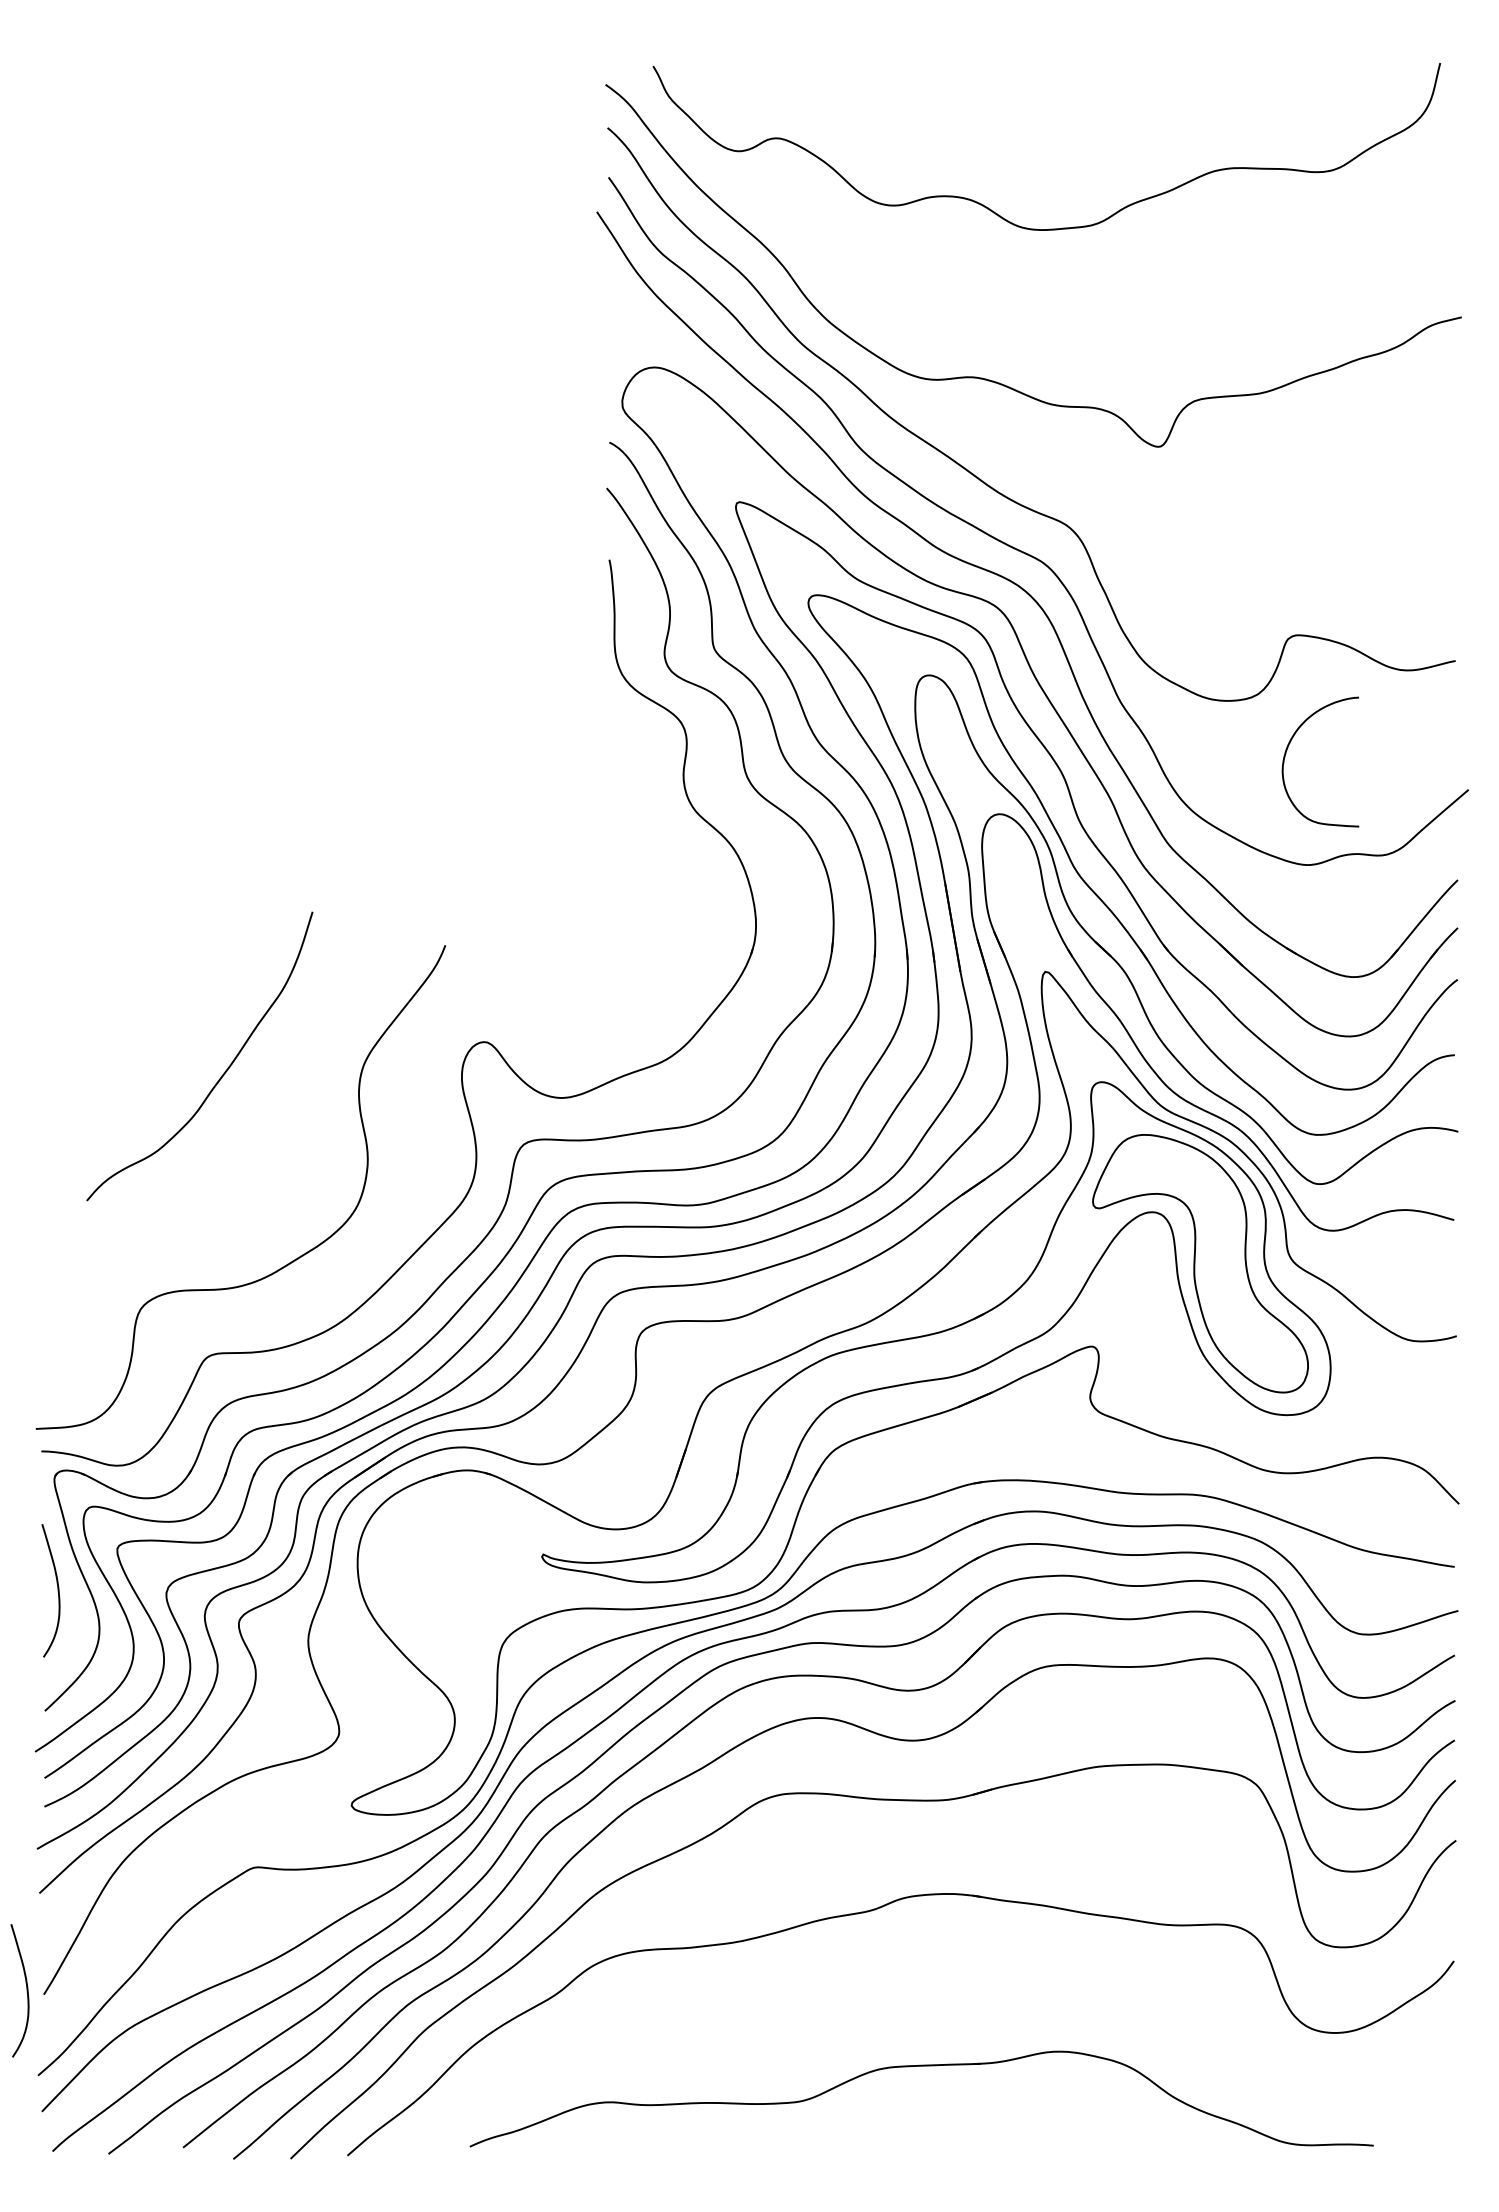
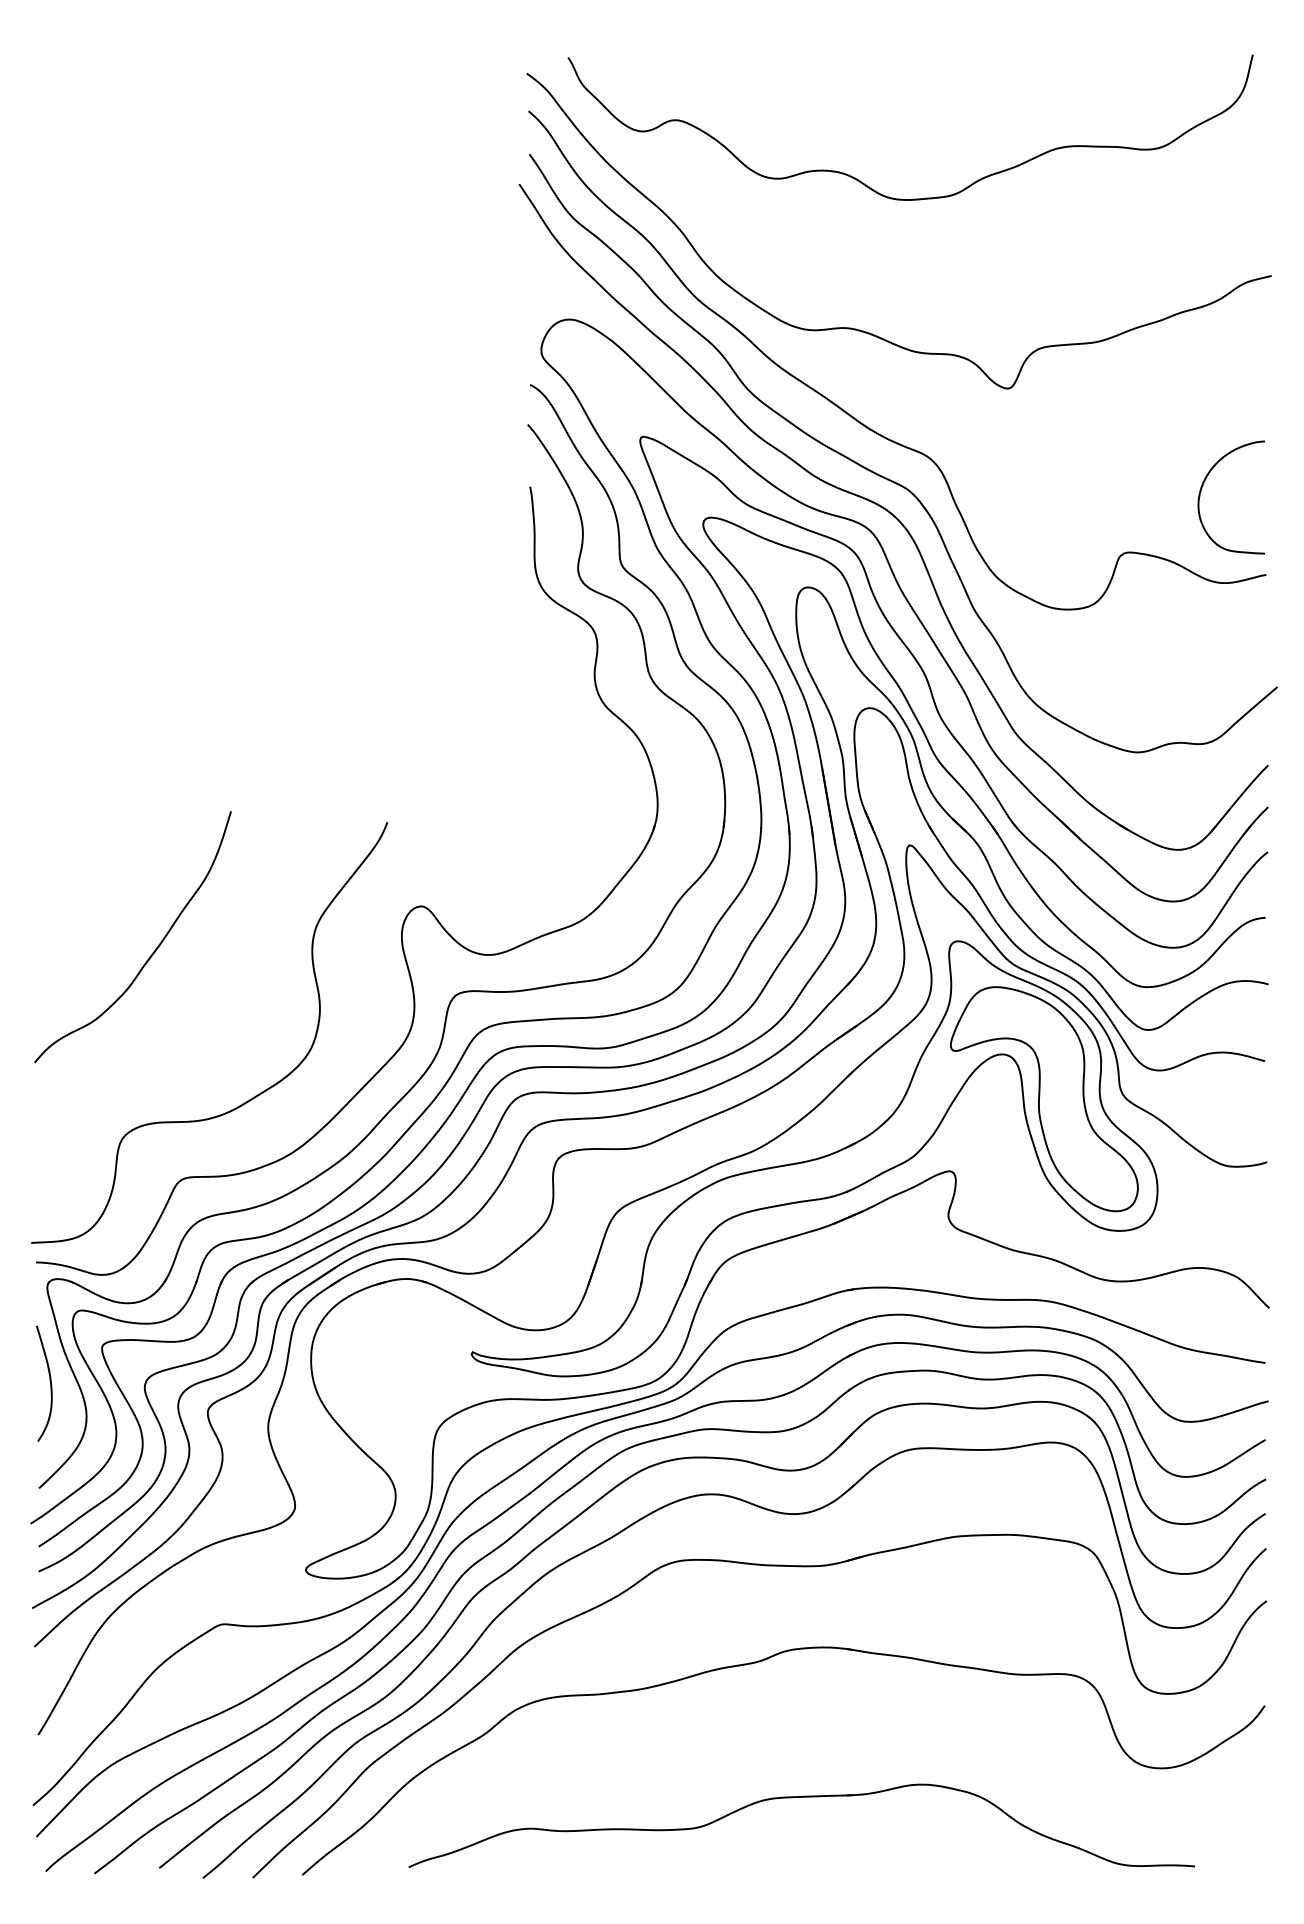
curve: (1286, 754) -> (1201, 490), moved
curve: (221, 1075) -> (151, 953), moved
curve: (26, 1990) -> (23, 1731), removed

